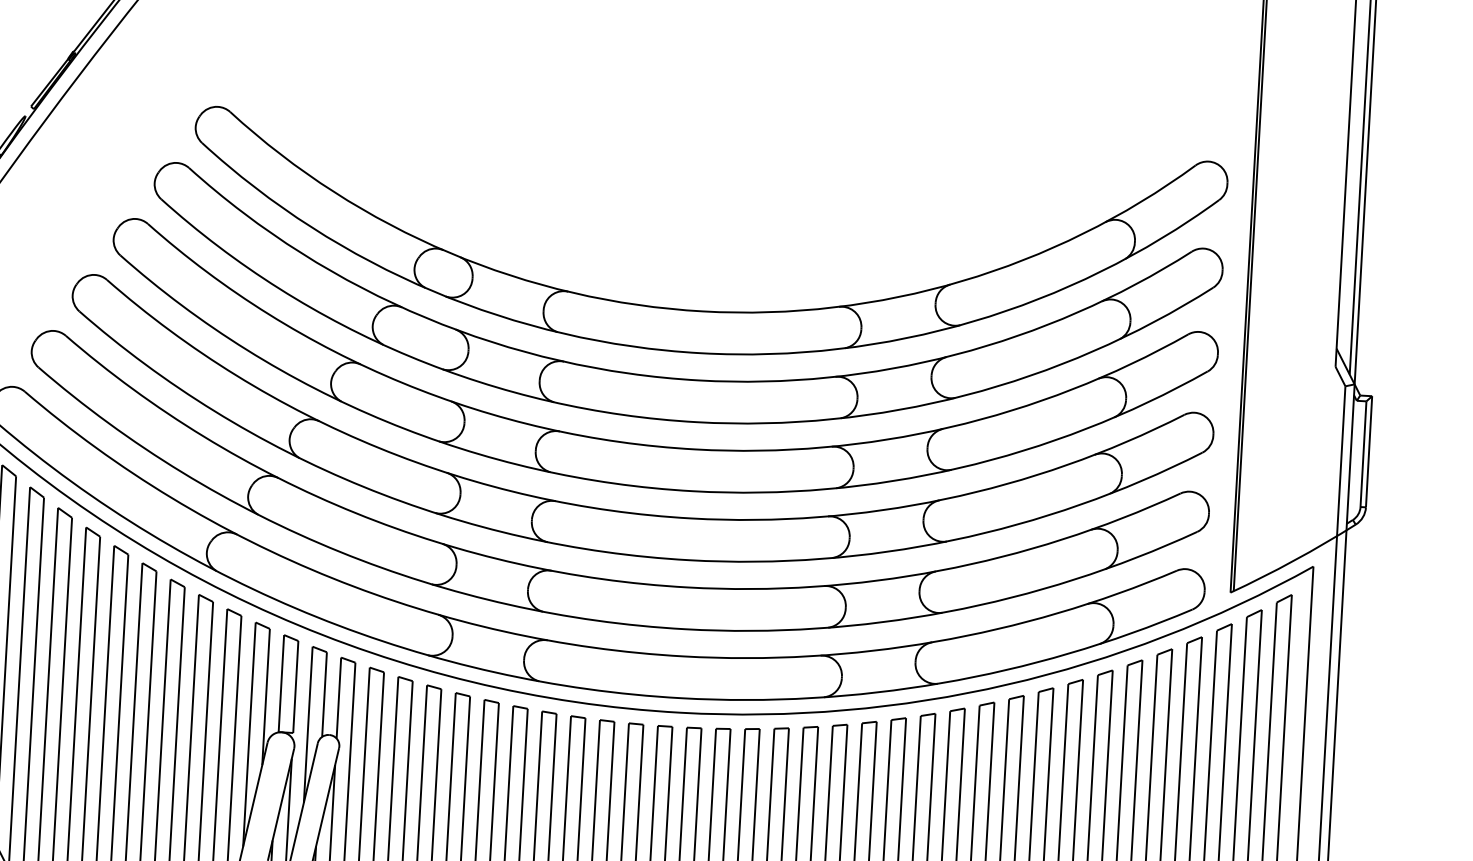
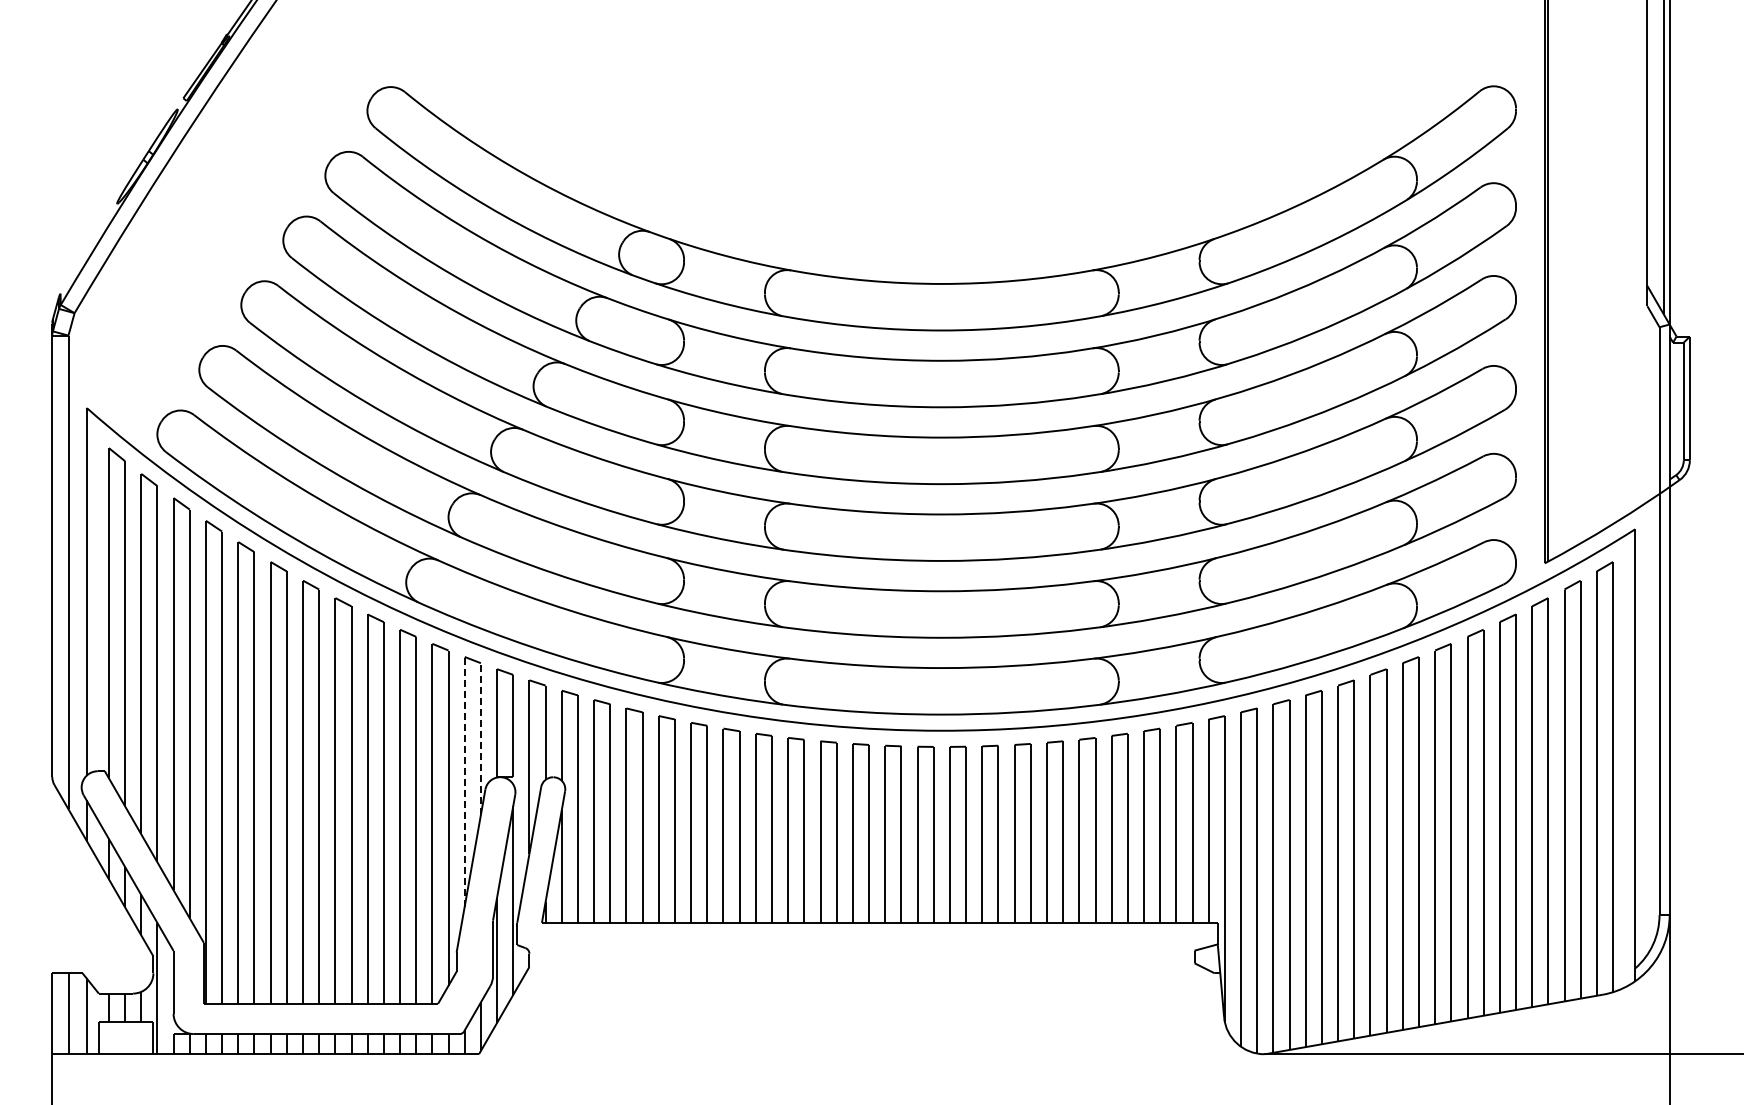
line: (265, 697) -> (480, 739), solid -> dashed
line: (249, 734) -> (464, 781), solid -> dashed

